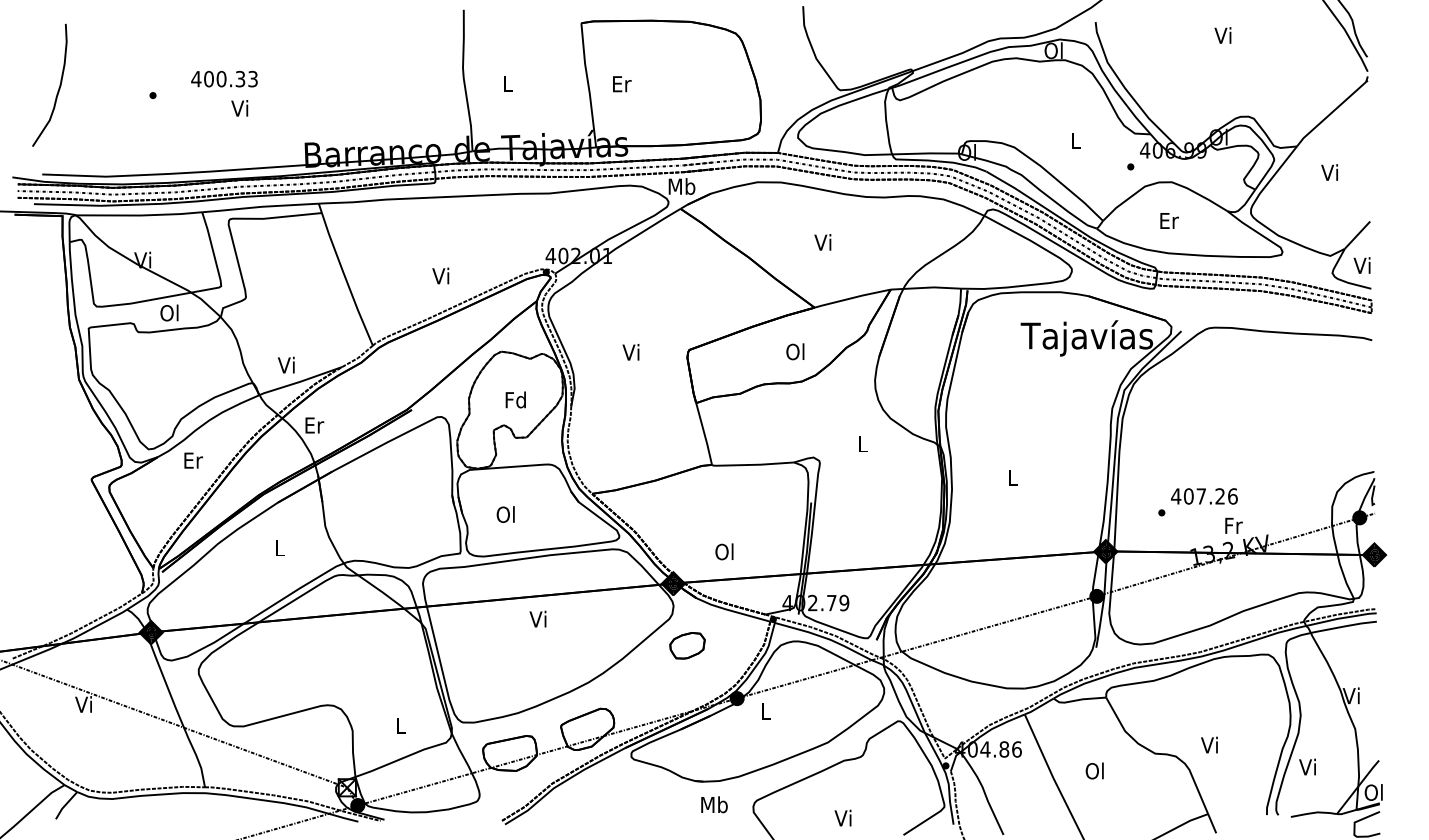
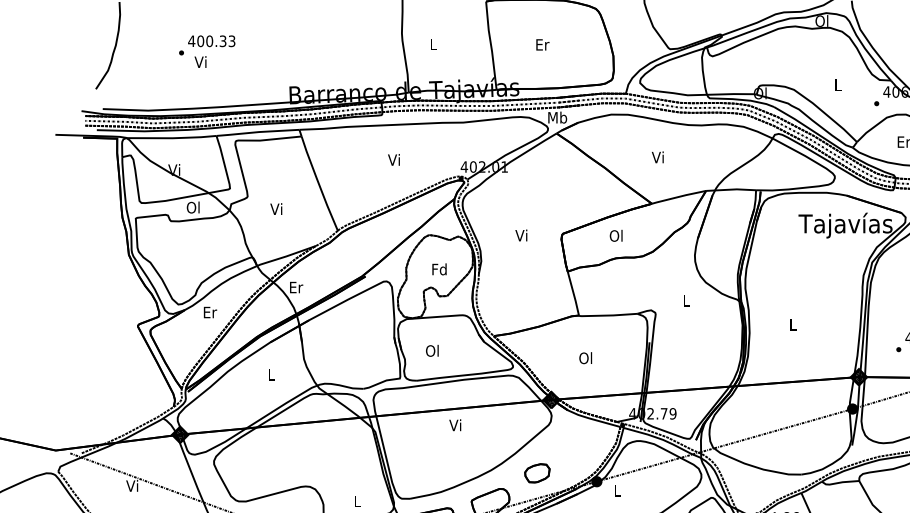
text: (224, 78) -> (211, 40), moved
text: (622, 84) -> (543, 45), moved
text: (239, 108) -> (200, 62), moved
text: (440, 275) -> (393, 159), moved
text: (795, 351) -> (616, 235), moved
text: (285, 364) -> (275, 208), moved
text: (724, 551) -> (585, 357), moved
part: (687, 645) -> (537, 473), moved

